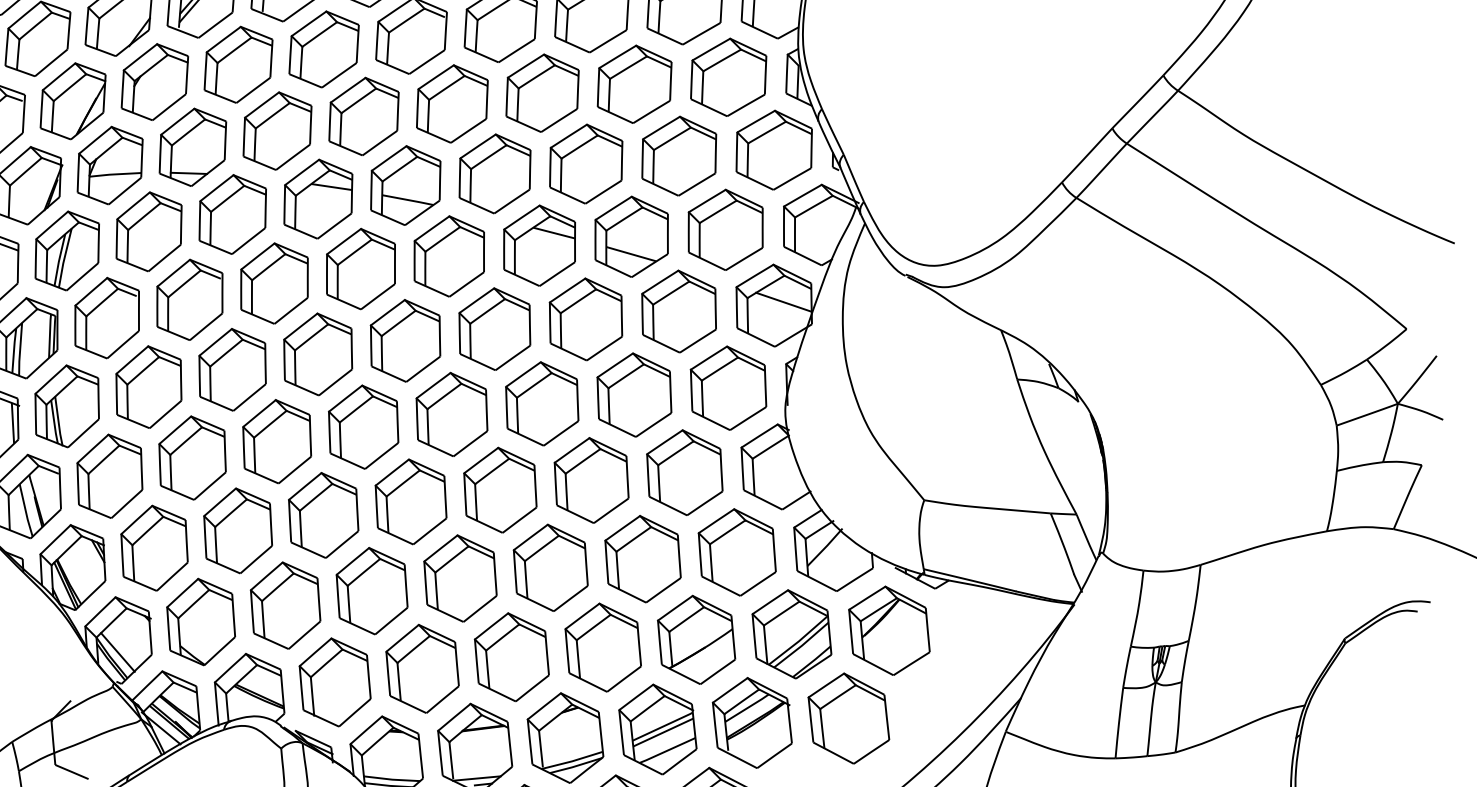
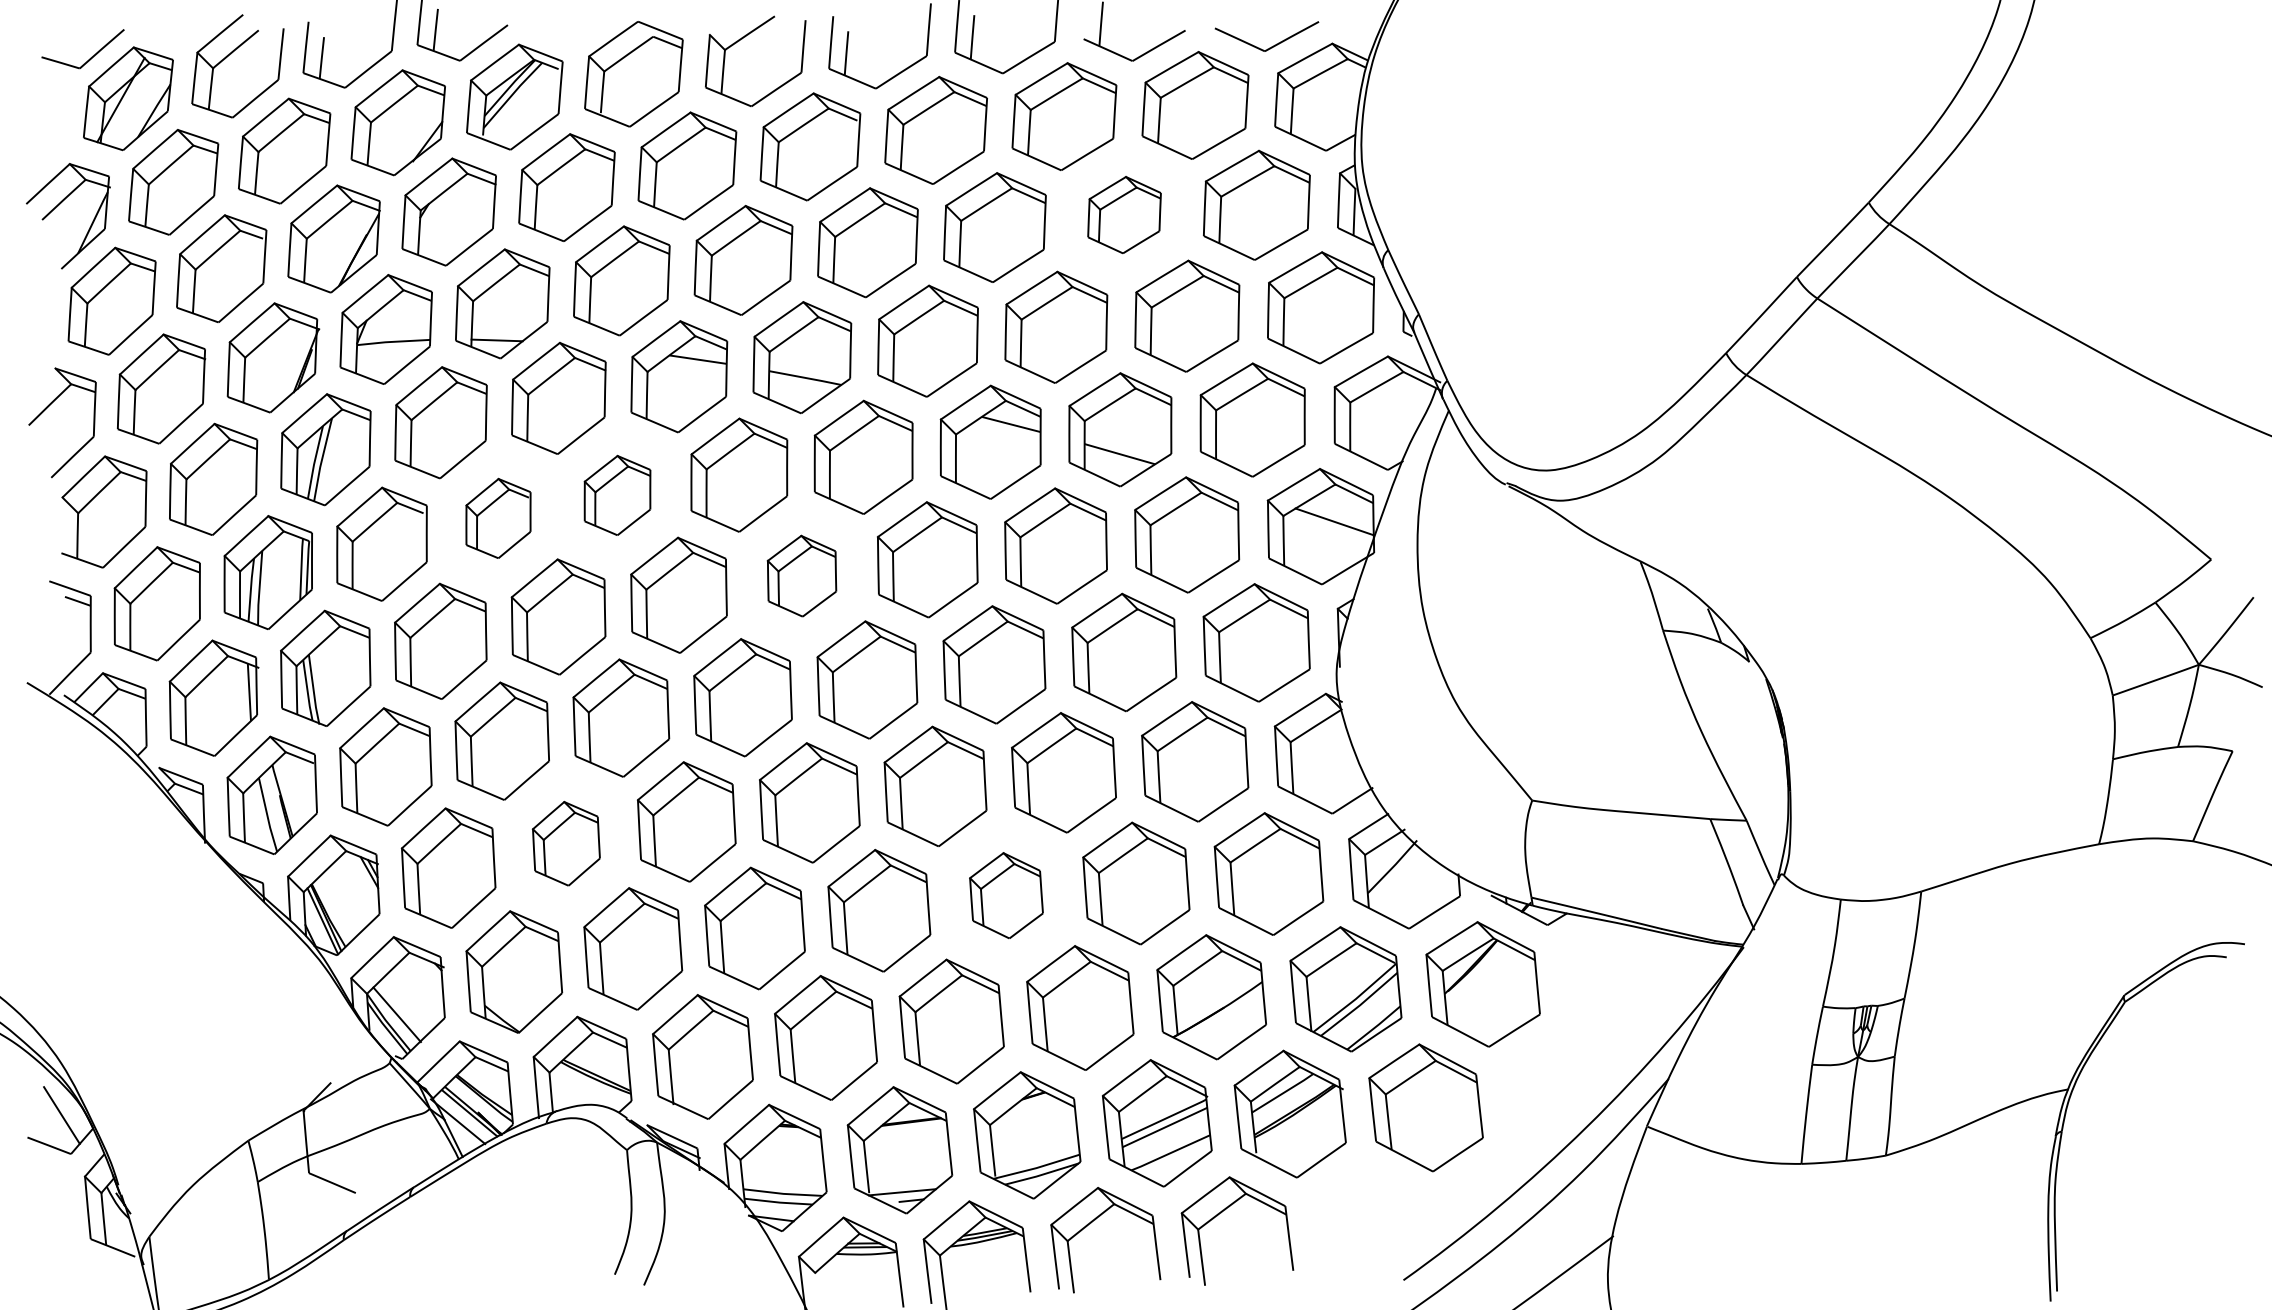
part: (634, 83) -> (1124, 214), size x0.7
part: (274, 283) -> (617, 495), size x0.7
part: (189, 299) -> (498, 518), size x0.7
part: (405, 340) -> (801, 575), size x0.7
part: (238, 530) -> (566, 843), size x0.7
part: (550, 567) -> (1006, 895), size x0.7

